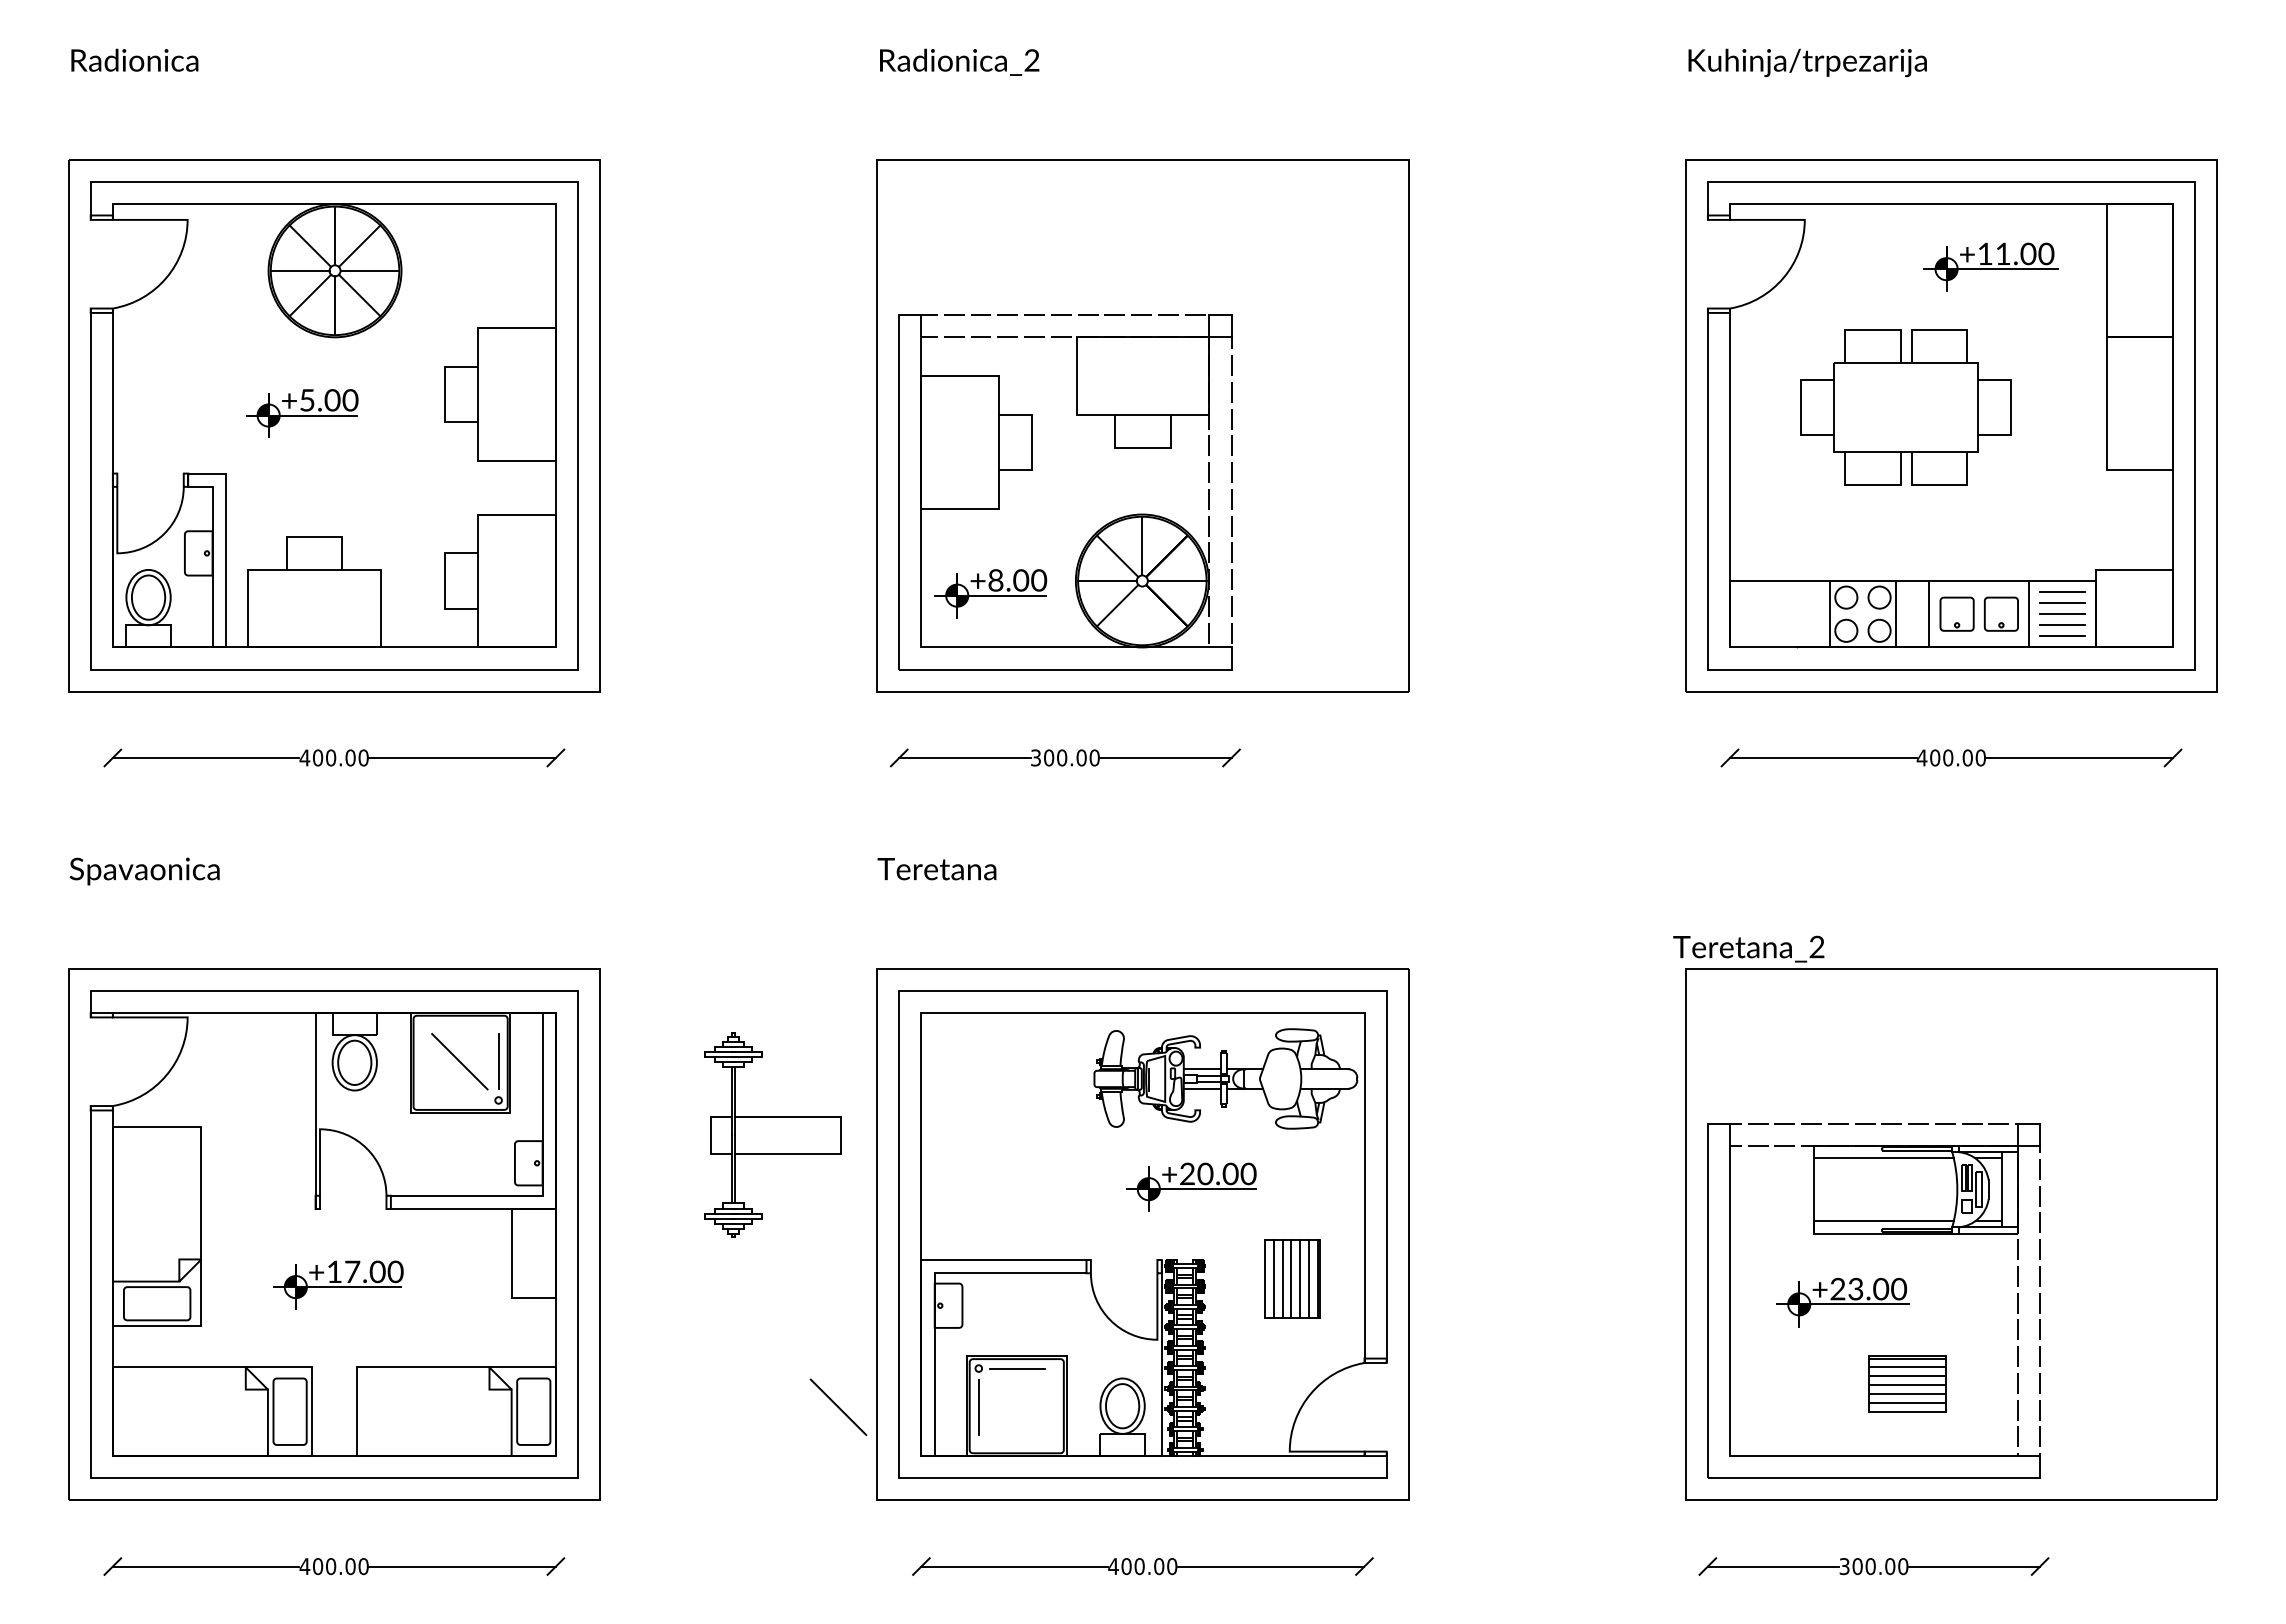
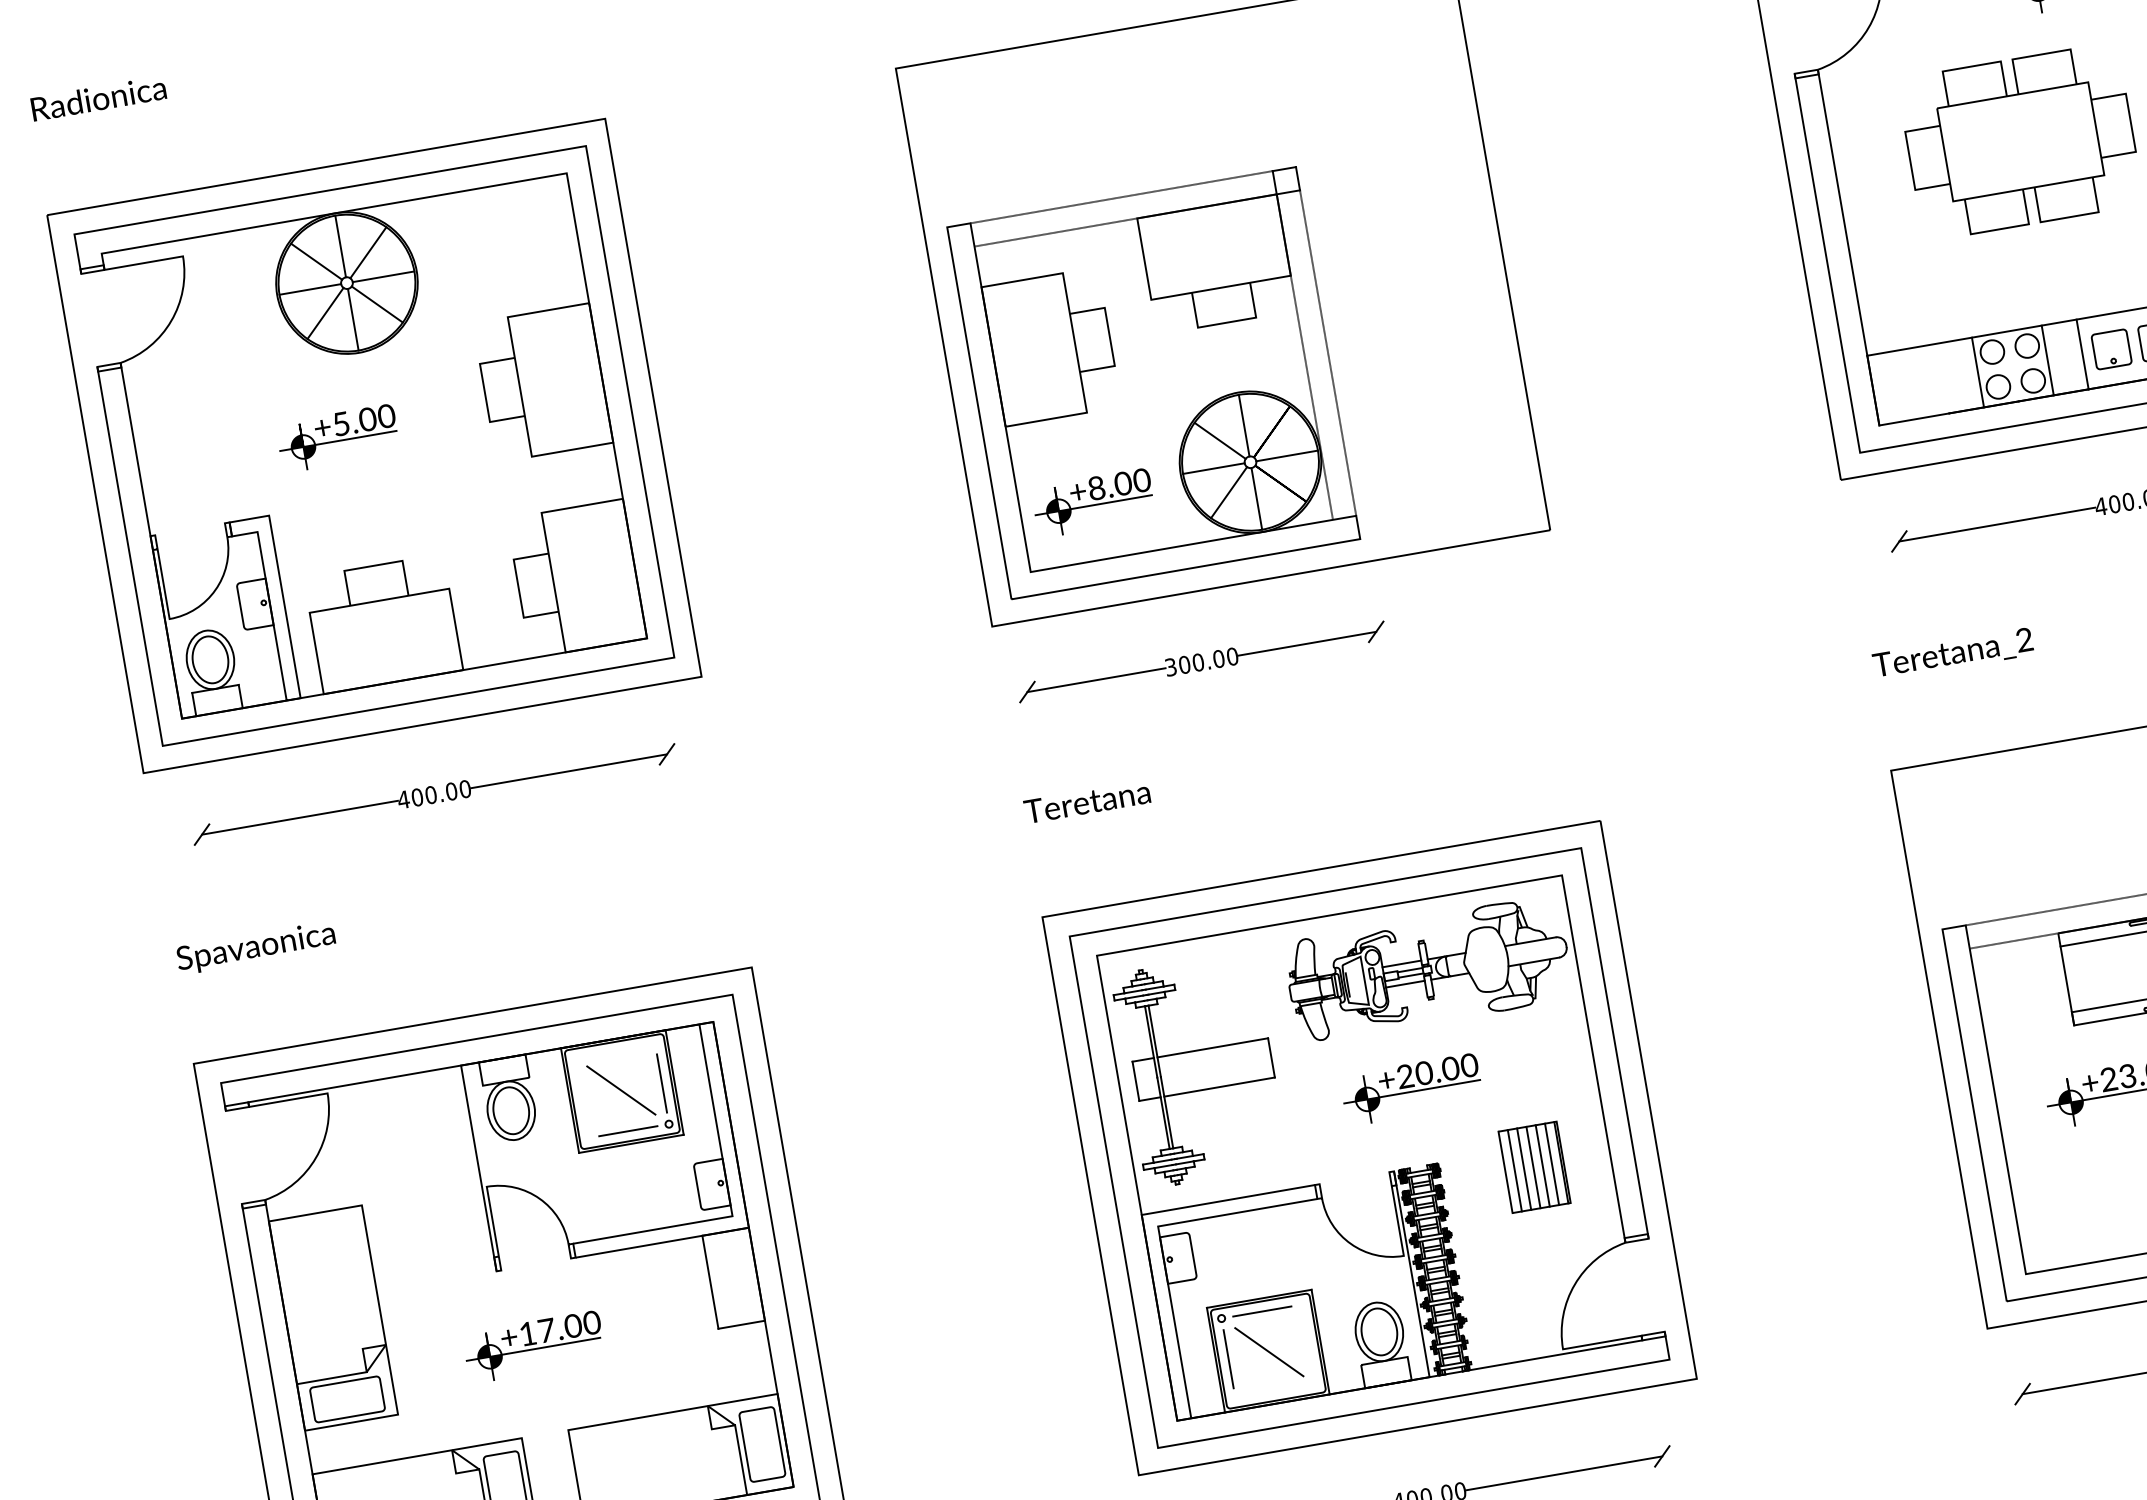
line: (1142, 615) -> (1256, 498), added
text: (1748, 948) -> (1952, 653), moved
line: (459, 1100) -> (627, 1131), added
part: (772, 1134) -> (1199, 1069), moved
line: (838, 1407) -> (1269, 1352), moved

